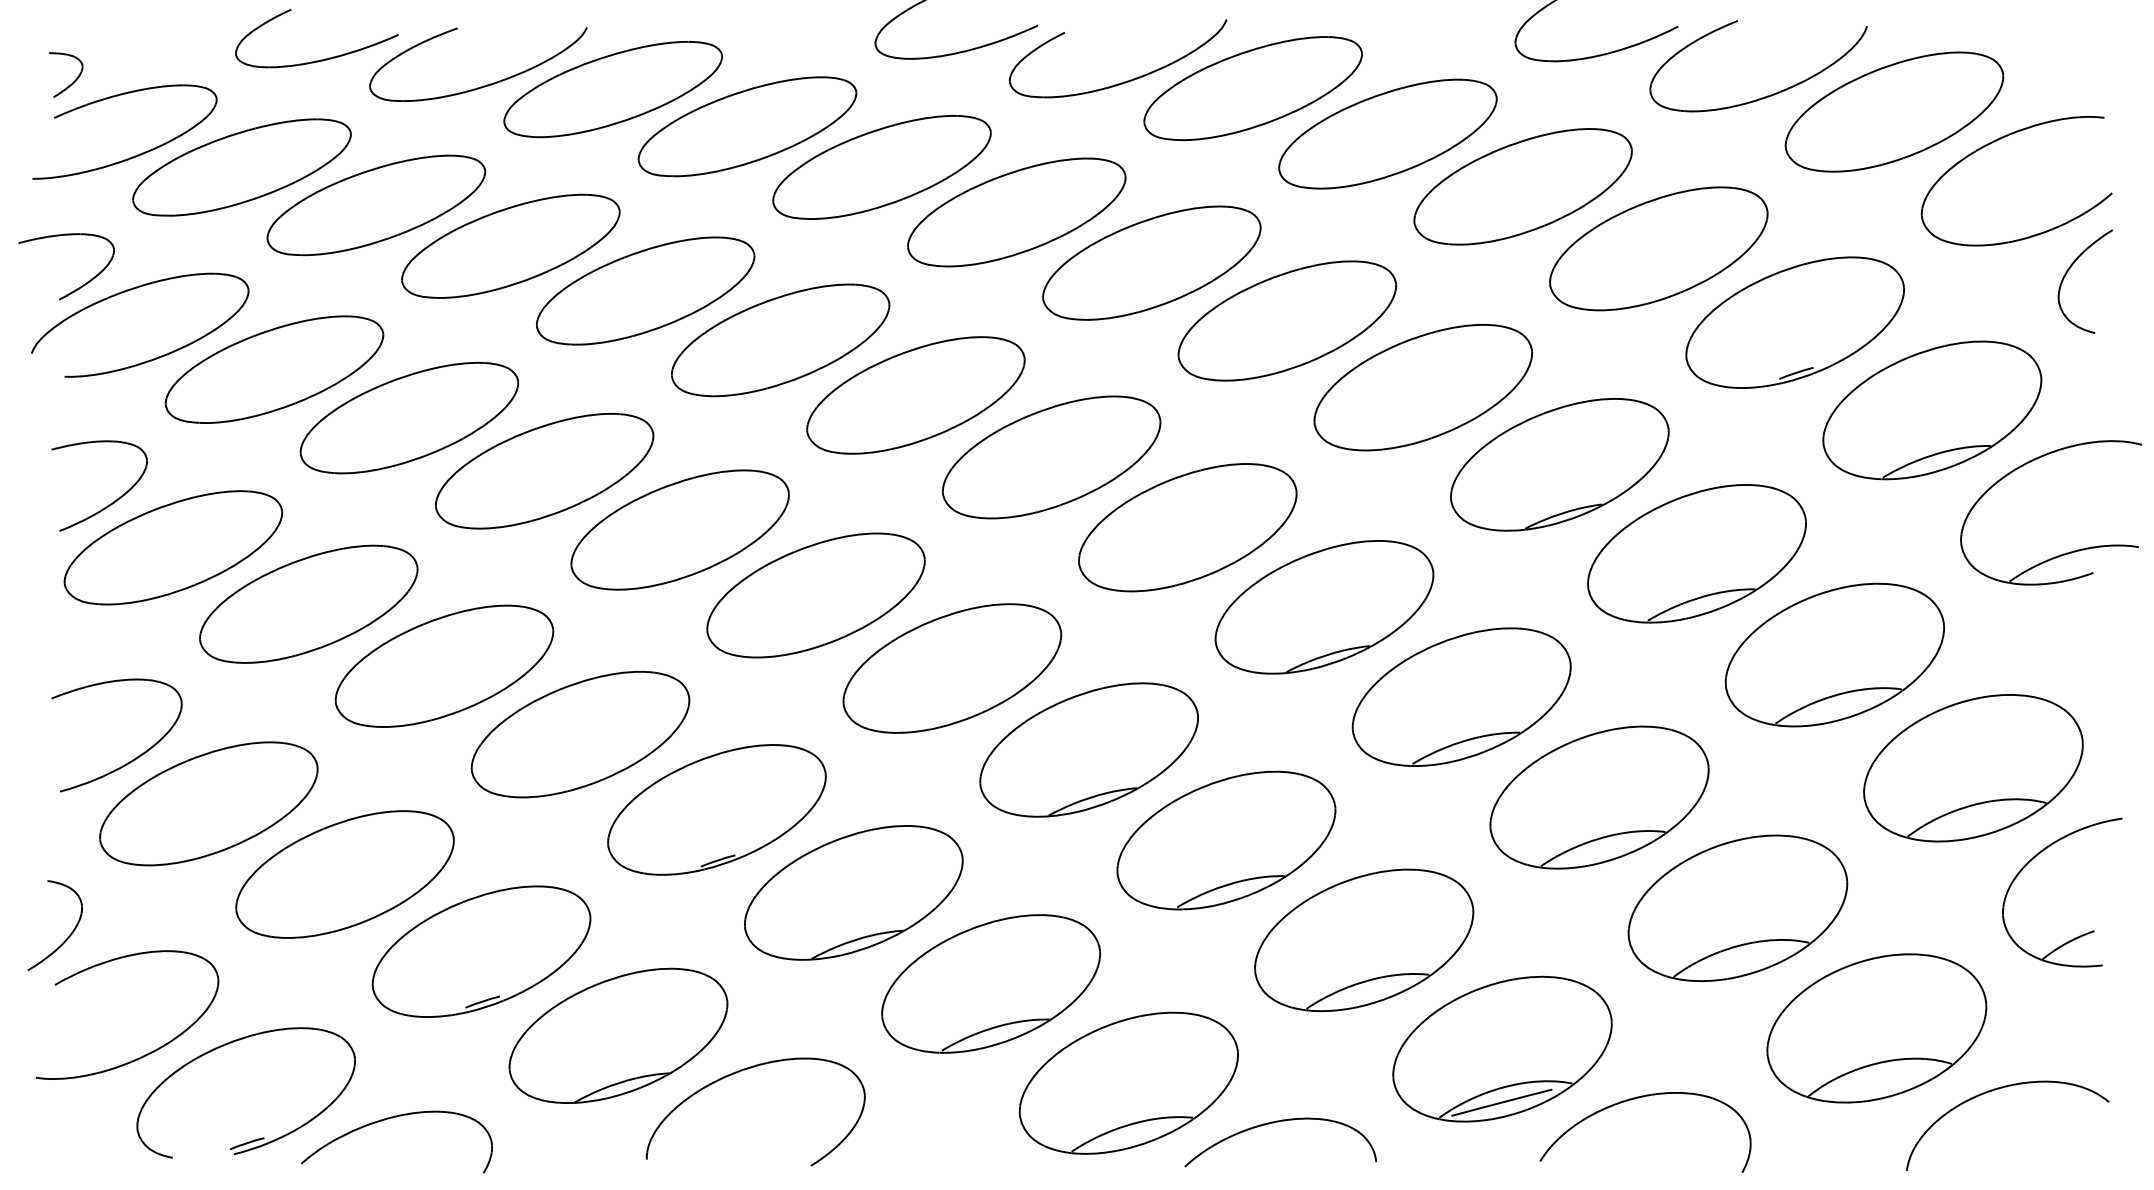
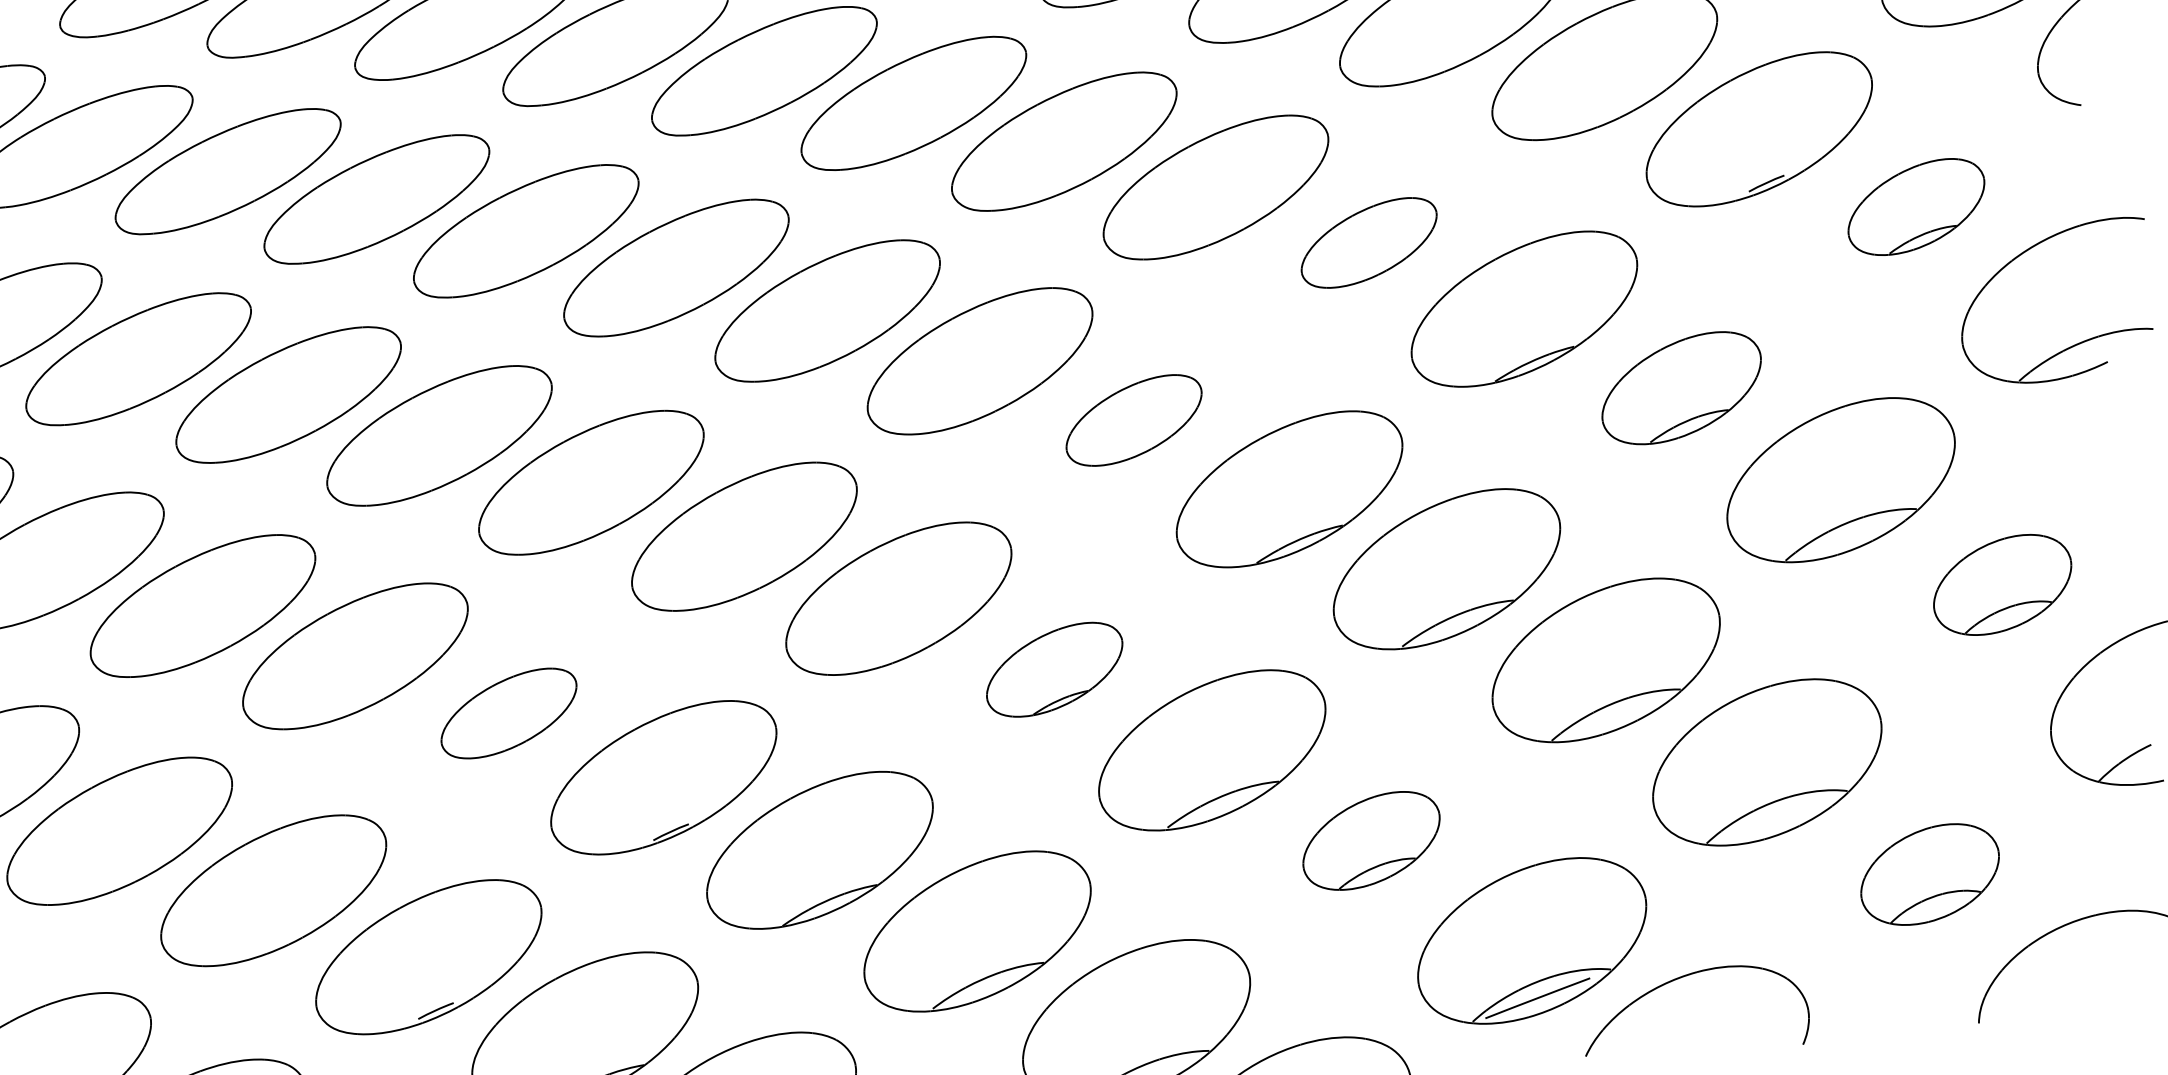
part: (1422, 387) -> (1368, 242), size x0.6
part: (1932, 410) -> (1916, 207), size x0.6
part: (1187, 527) -> (1133, 420), size x0.6
part: (1696, 553) -> (1681, 387), size x0.7
part: (580, 734) -> (508, 713), size x0.6
part: (1088, 749) -> (1054, 669), size x0.6
part: (1973, 768) -> (2002, 585), size x0.6
part: (1364, 940) -> (1371, 841), size x0.6
part: (1876, 1028) -> (1929, 874), size x0.6

